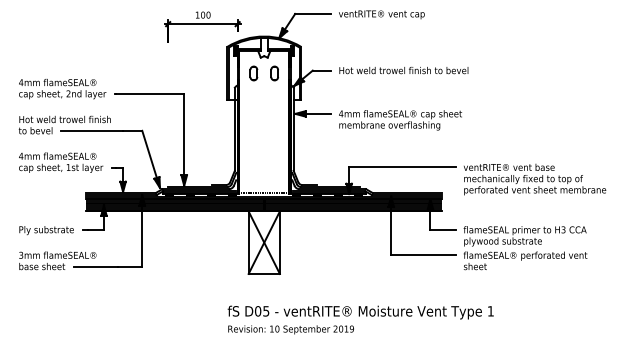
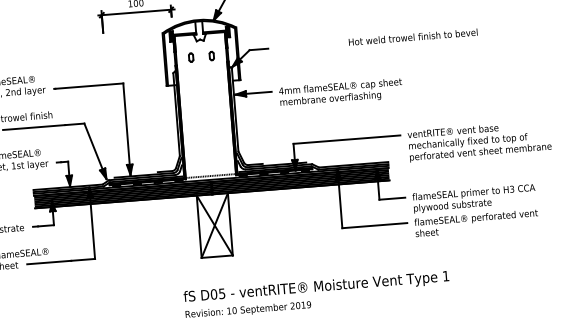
text: (403, 70) -> (412, 37), moved
part: (253, 73) -> (190, 57), size x0.6
part: (274, 73) -> (211, 56), size x0.6

